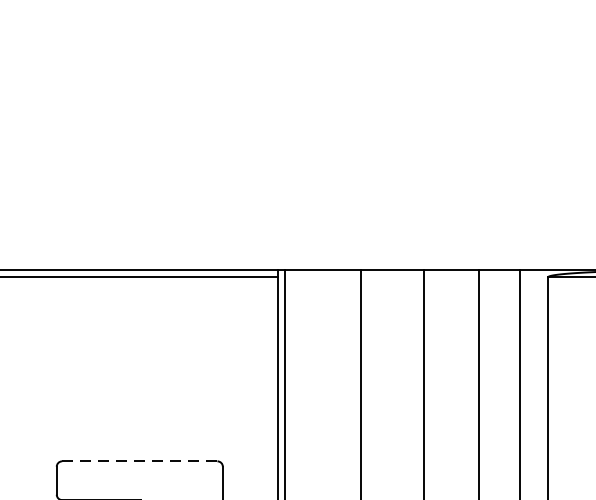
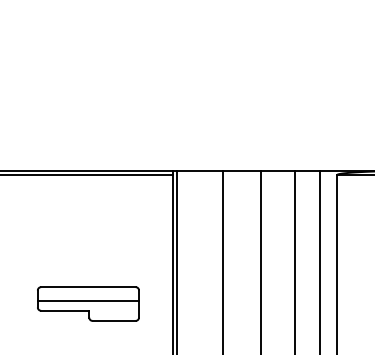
line: (138, 461) -> (87, 287), dashed -> solid
line: (139, 484) -> (88, 301), added

